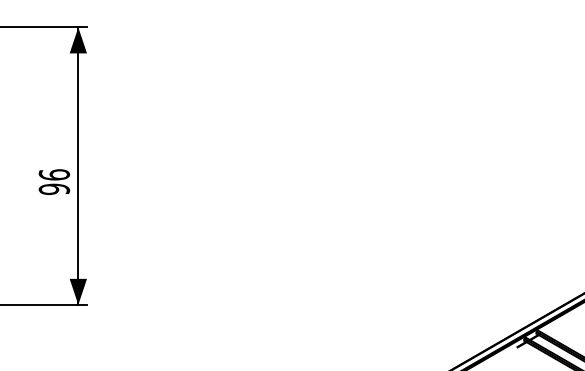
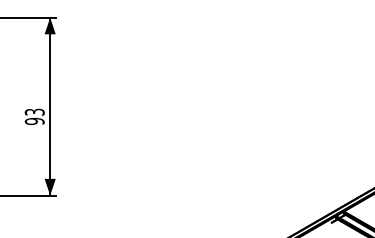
text: (53, 173) -> (34, 111), 96 -> 93

